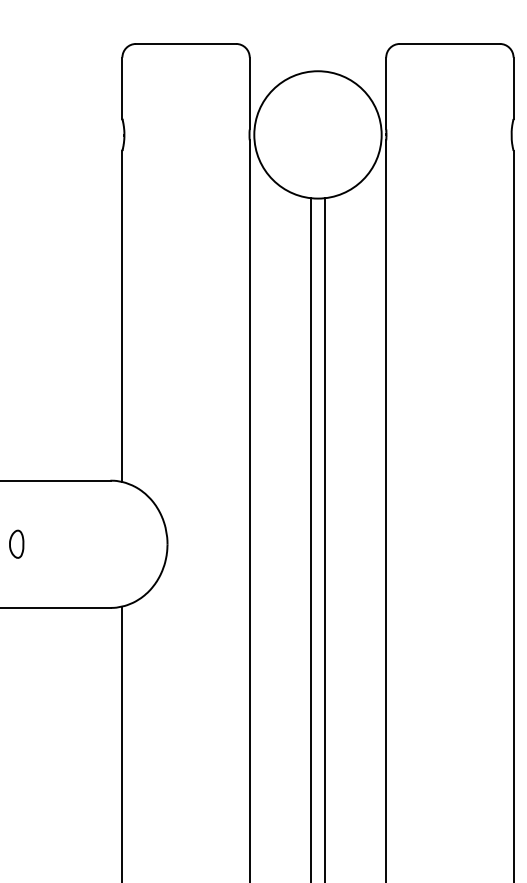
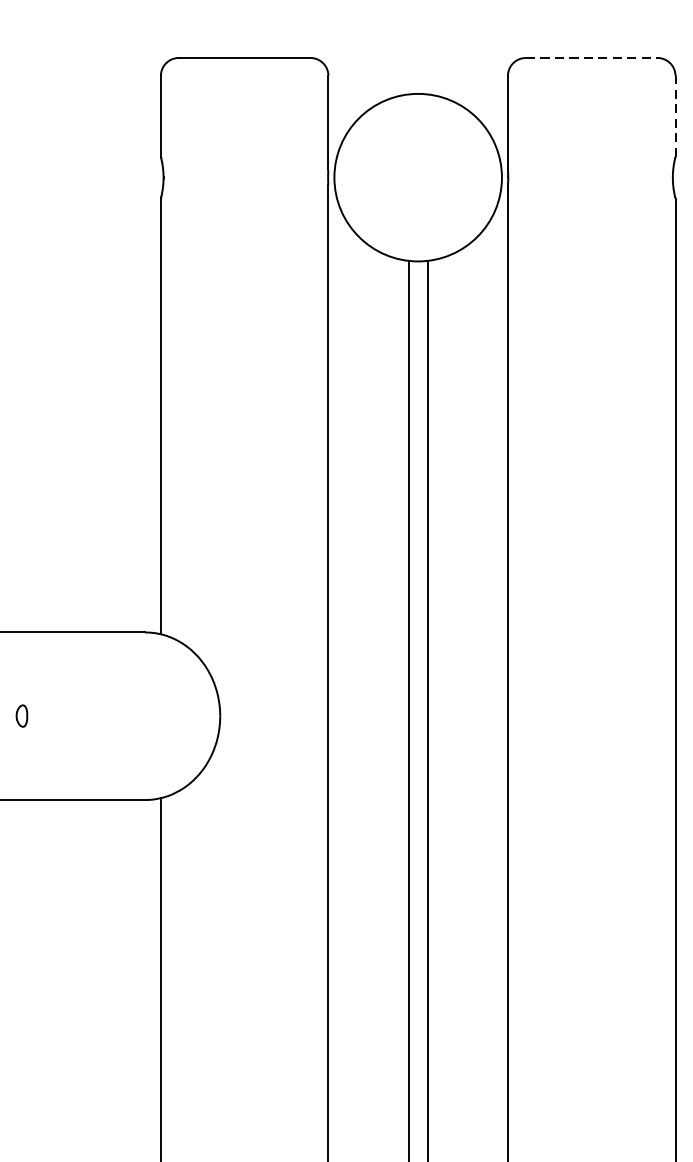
line: (450, 43) -> (592, 57), solid -> dashed
line: (513, 88) -> (675, 116), solid -> dashed
part: (16, 543) -> (21, 715), size x0.6

